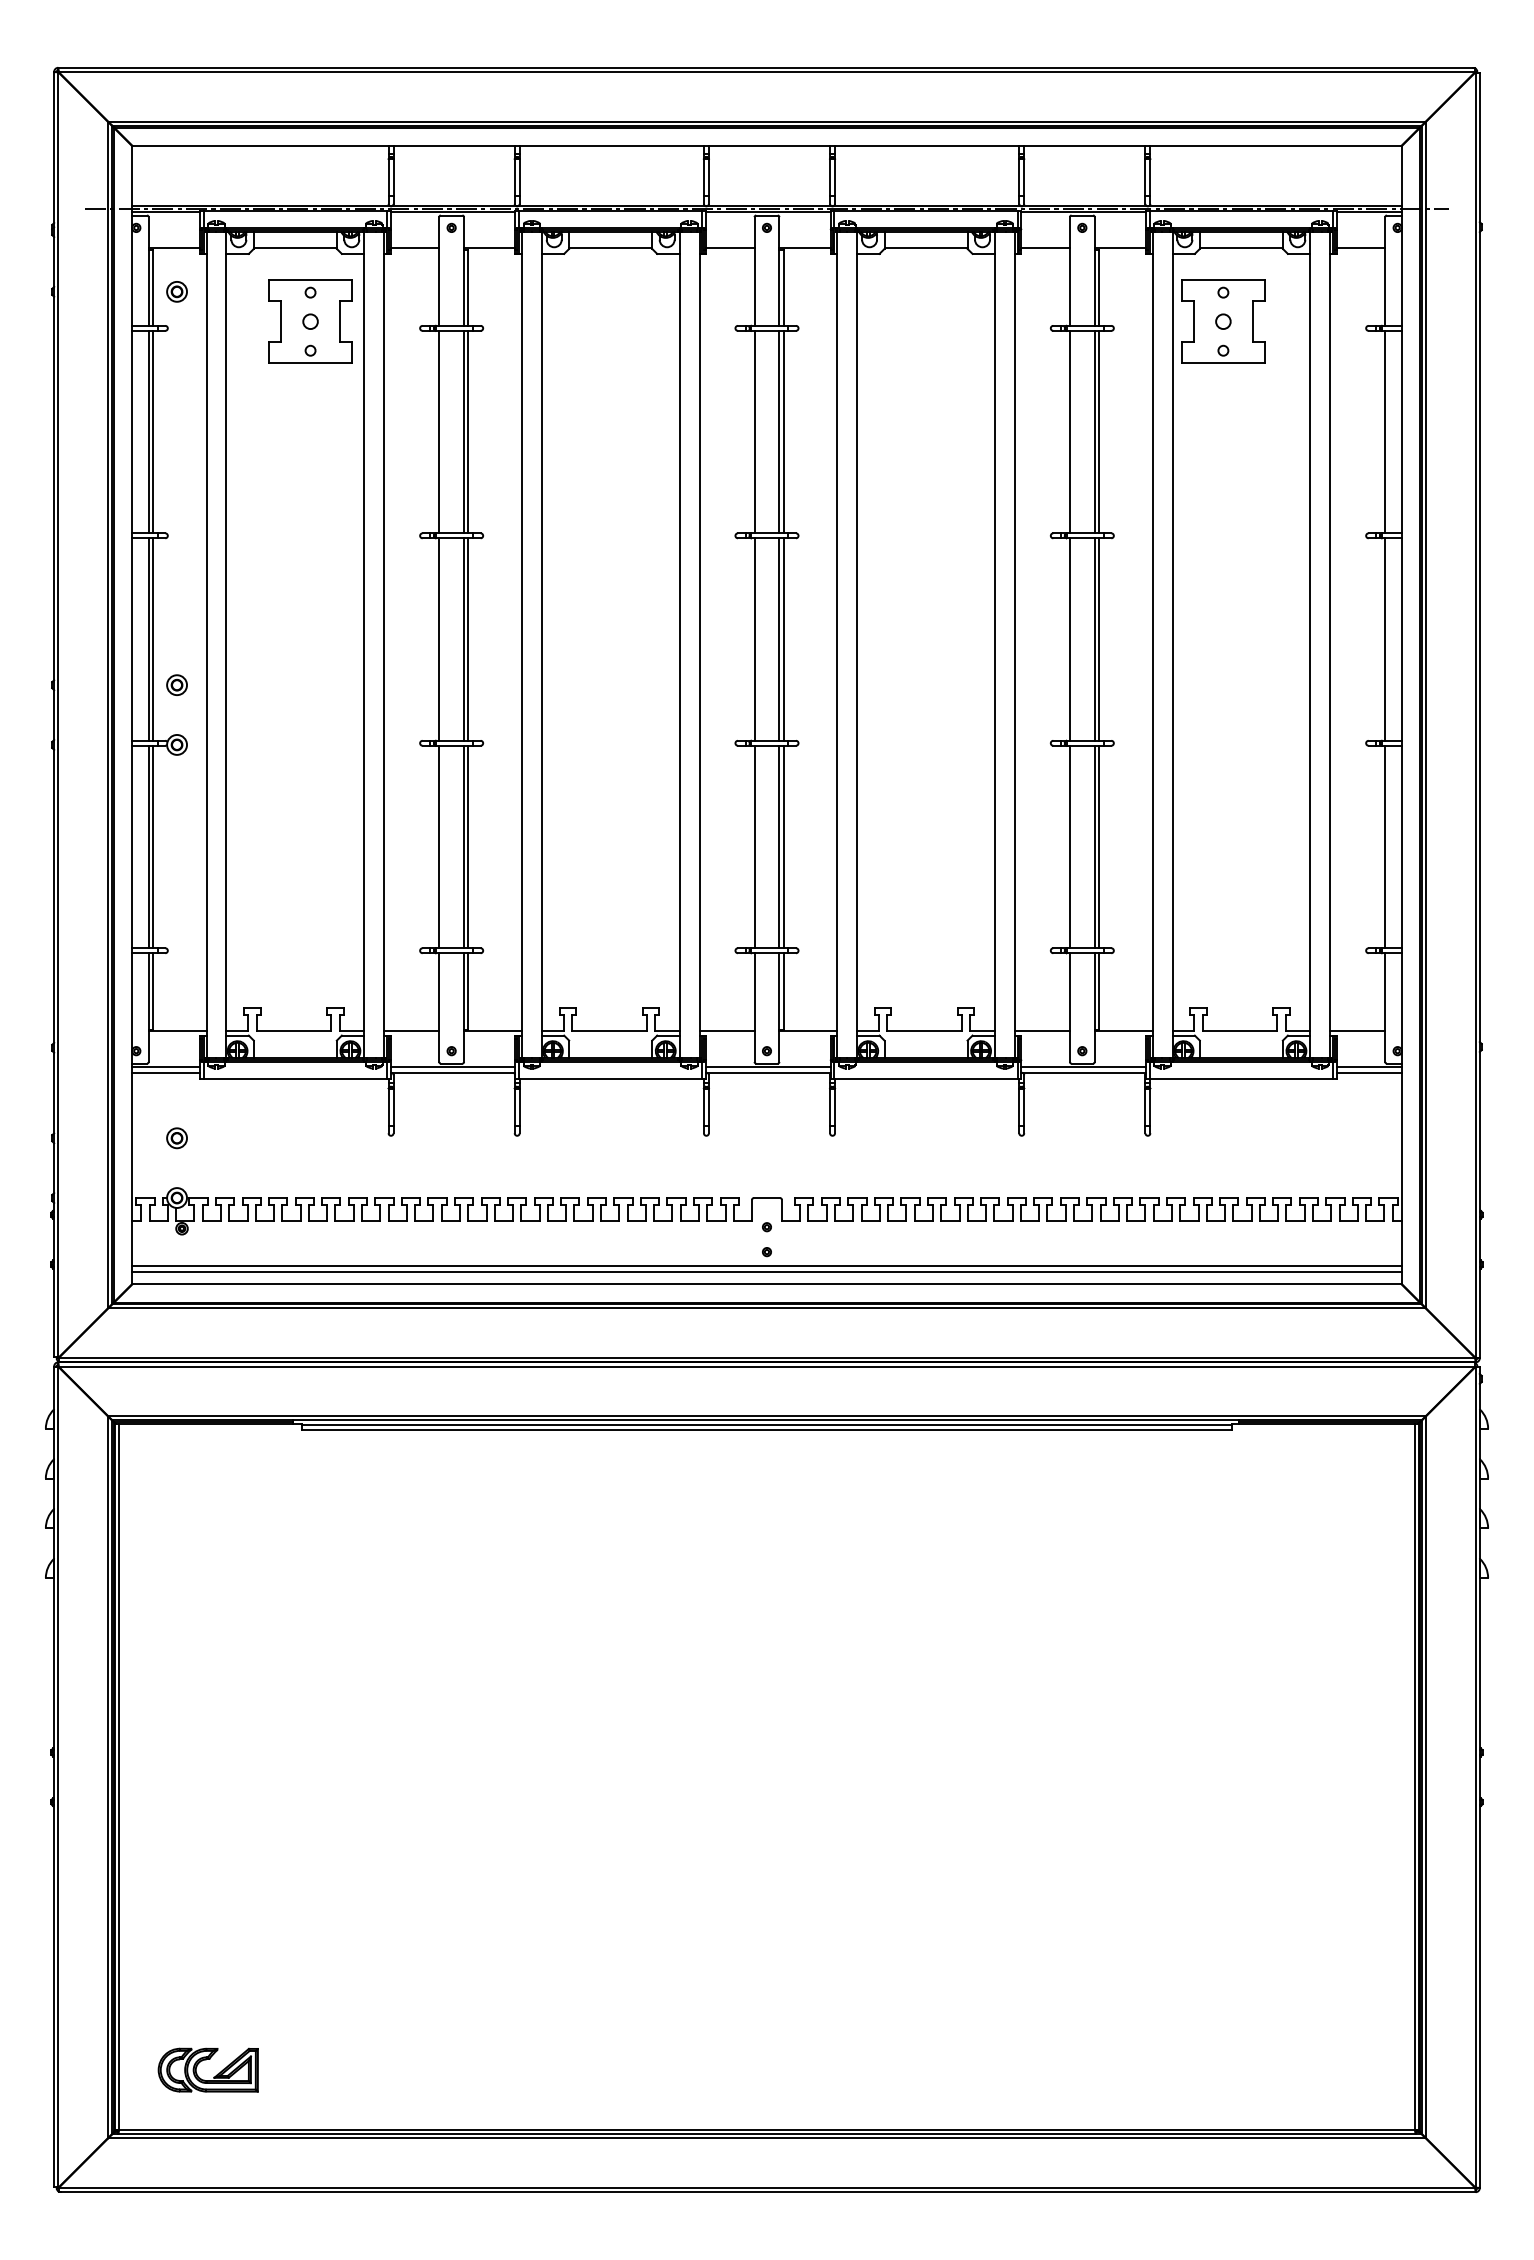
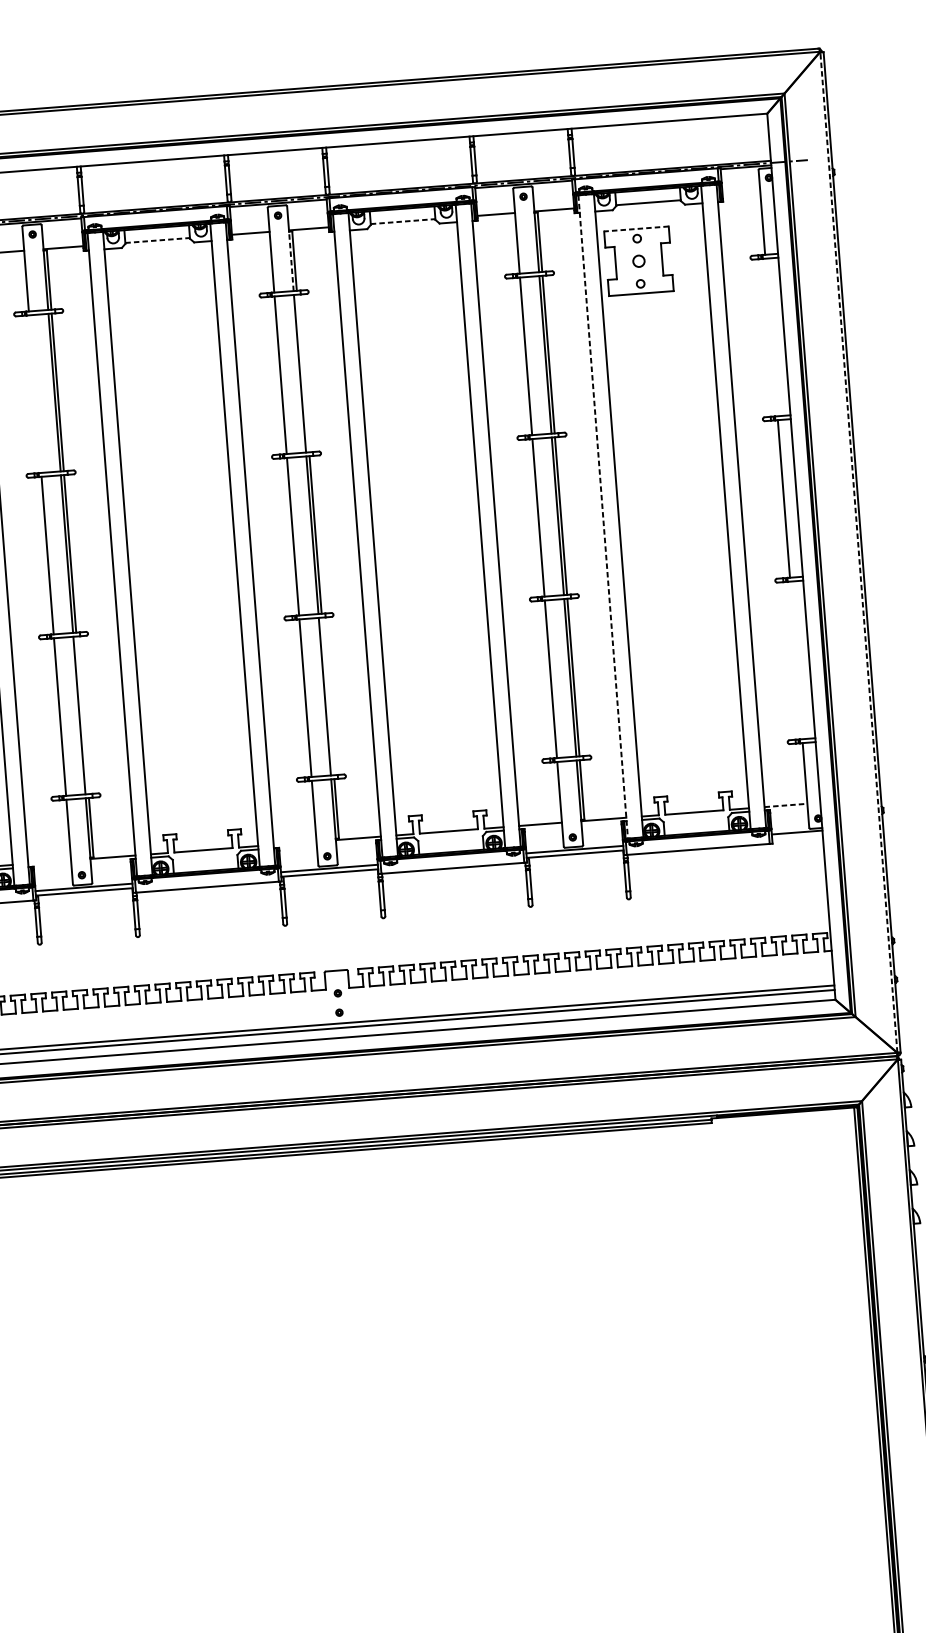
line: (610, 247) -> (157, 240), solid -> dashed
line: (926, 247) -> (403, 221), solid -> dashed
line: (1360, 247) -> (741, 195), removed
line: (1222, 280) -> (635, 229), solid -> dashed
line: (779, 287) -> (291, 261), solid -> dashed
line: (439, 431) -> (35, 393), removed
line: (783, 431) -> (303, 373), removed
line: (1385, 431) -> (771, 337), removed
line: (1152, 645) -> (603, 517), solid -> dashed
line: (1475, 715) -> (858, 552), solid -> dashed
line: (468, 846) -> (82, 714), removed
line: (783, 846) -> (328, 696), removed
line: (1385, 846) -> (796, 660), removed
line: (411, 1031) -> (49, 862), removed
line: (726, 1031) -> (294, 843), removed
line: (1357, 1031) -> (785, 805), solid -> dashed
line: (1368, 1072) -> (796, 836), removed

